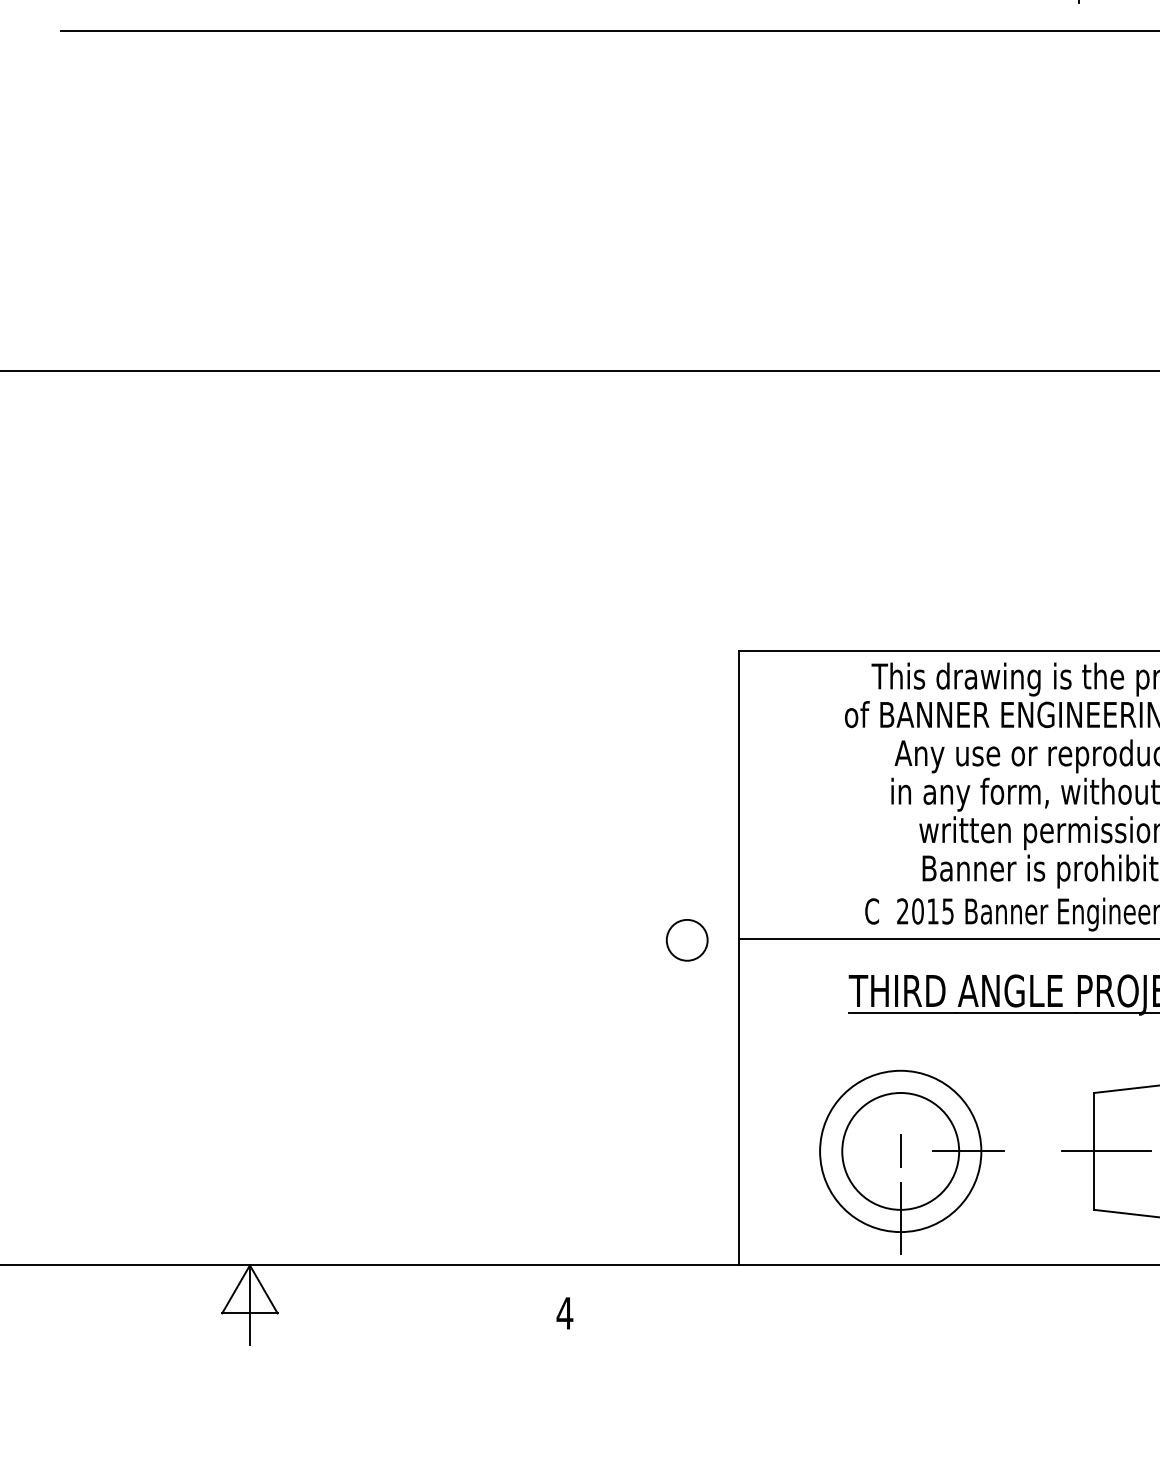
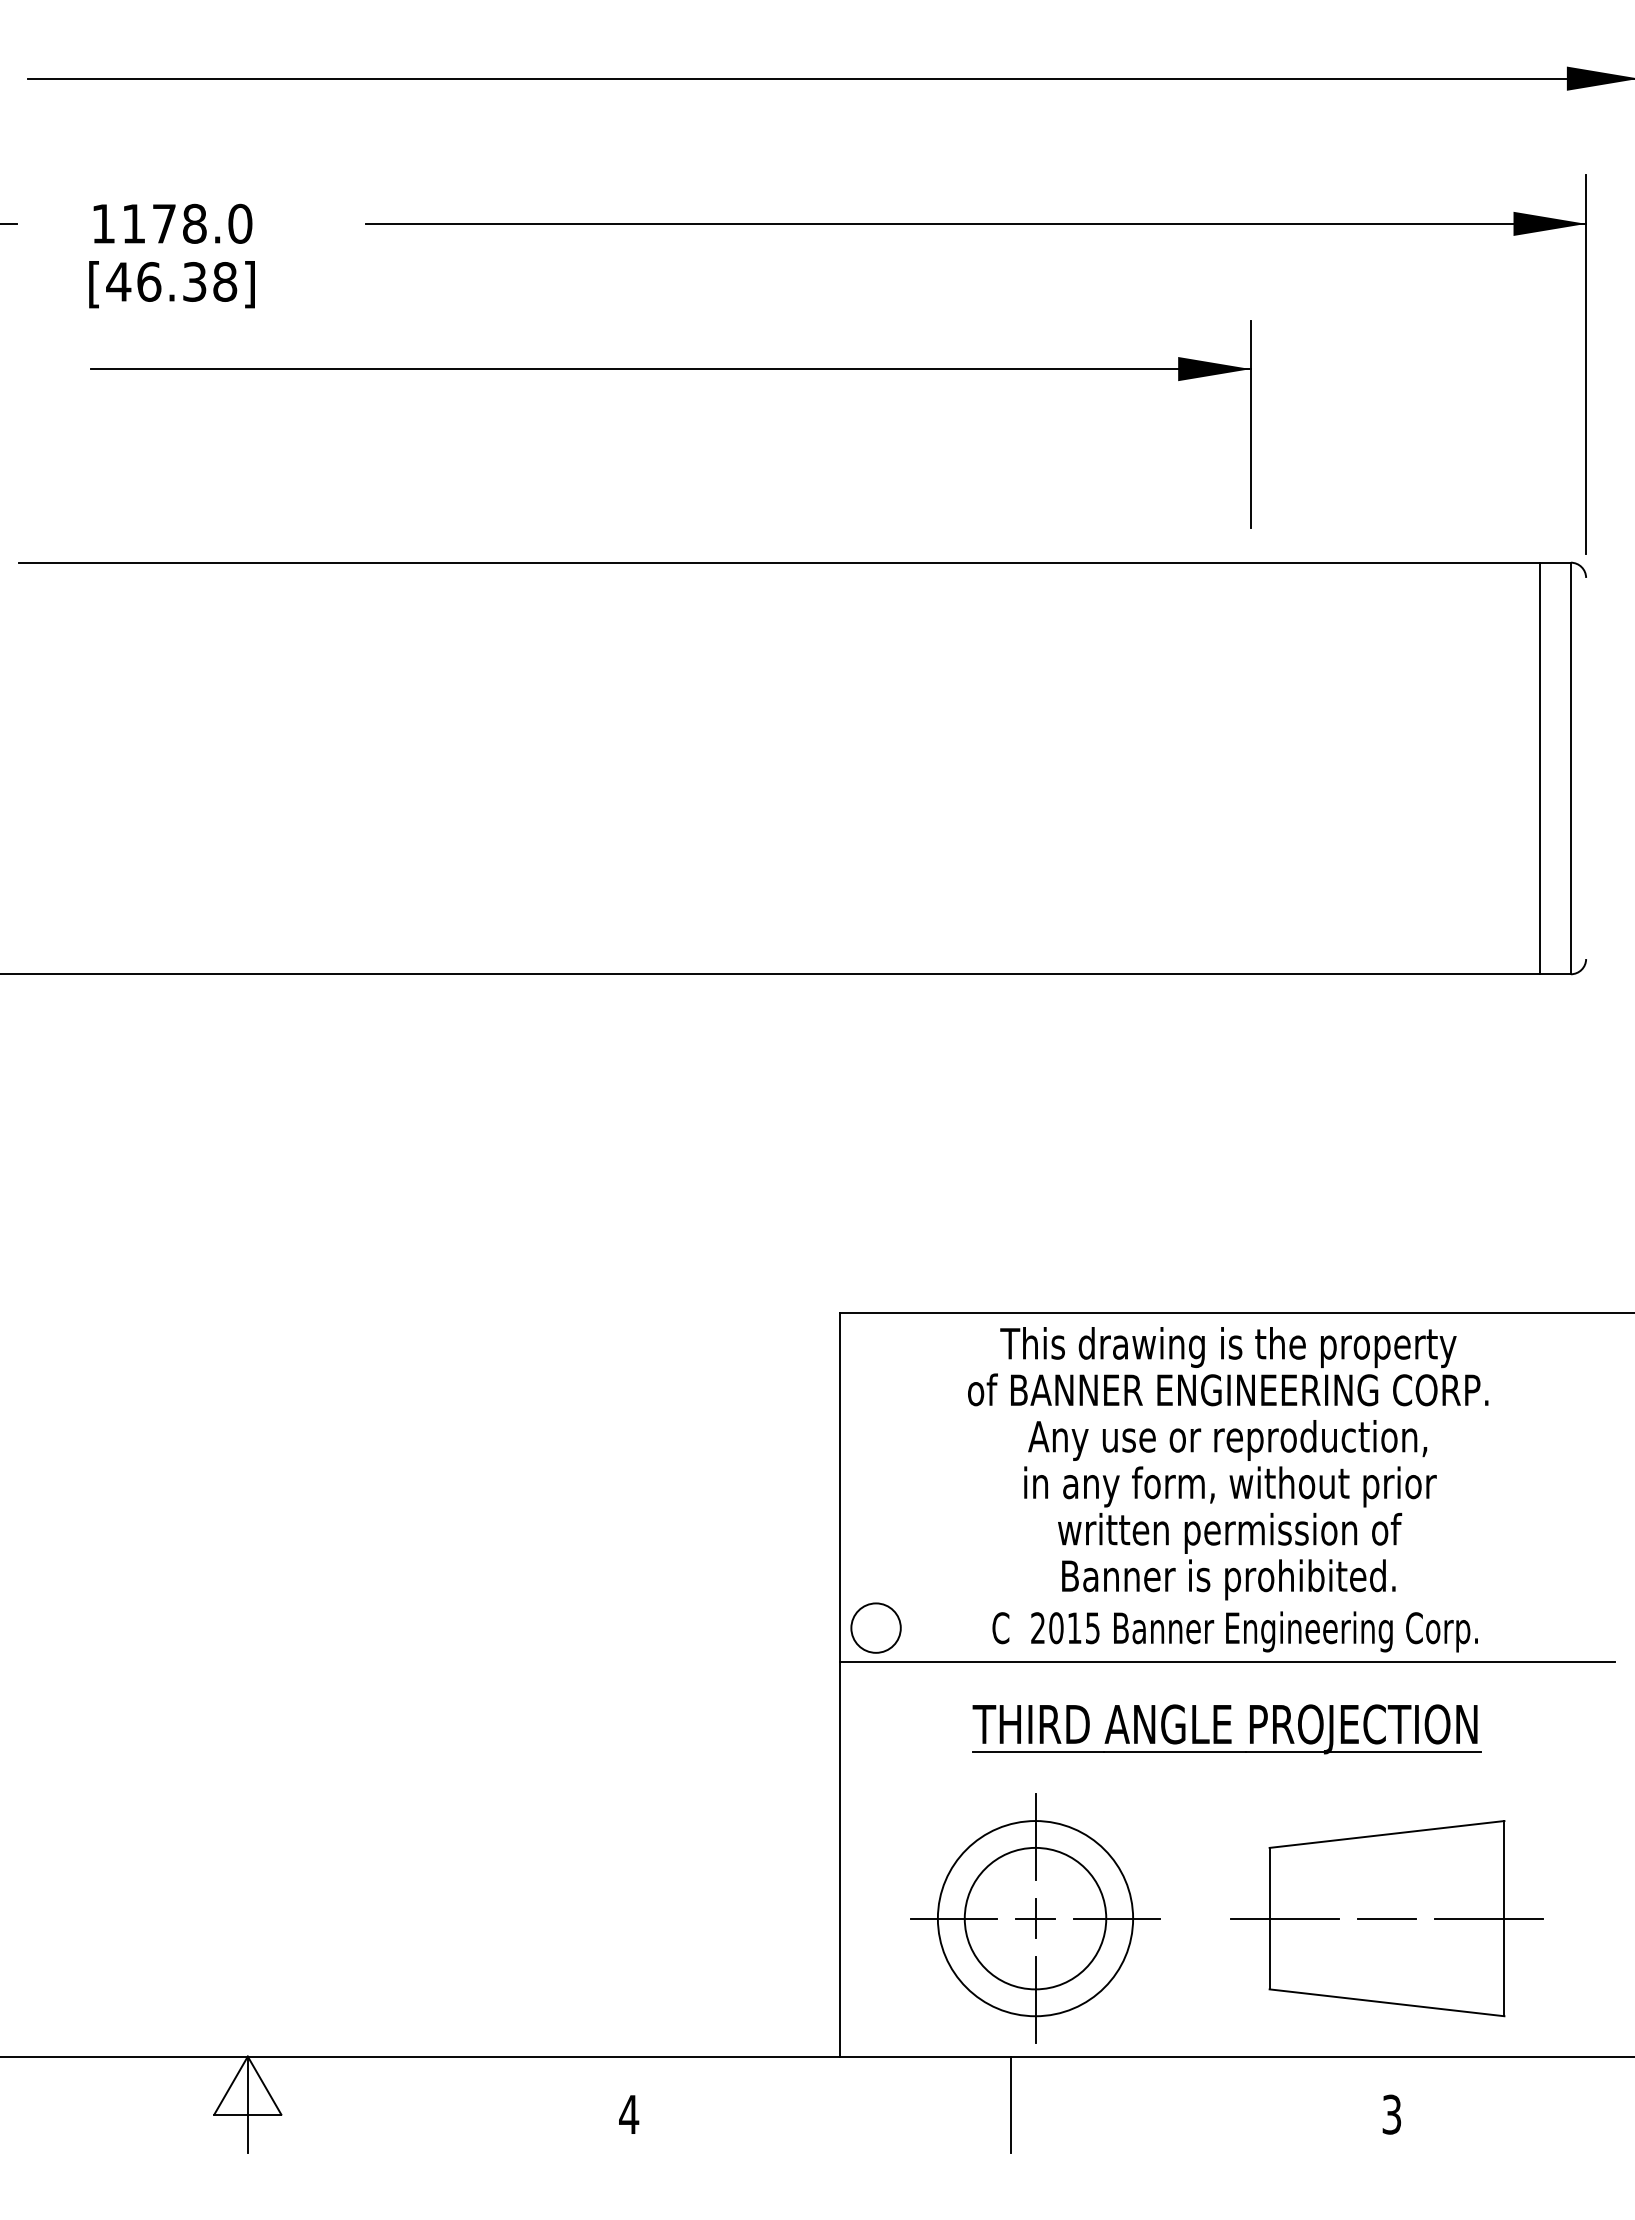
circle: (686, 939) -> (875, 1627), moved
line: (900, 1083) -> (1035, 1836), added
line: (832, 1151) -> (953, 1918), added
line: (900, 1151) -> (1035, 1918), added
line: (880, 1304) -> (1010, 2104), added

